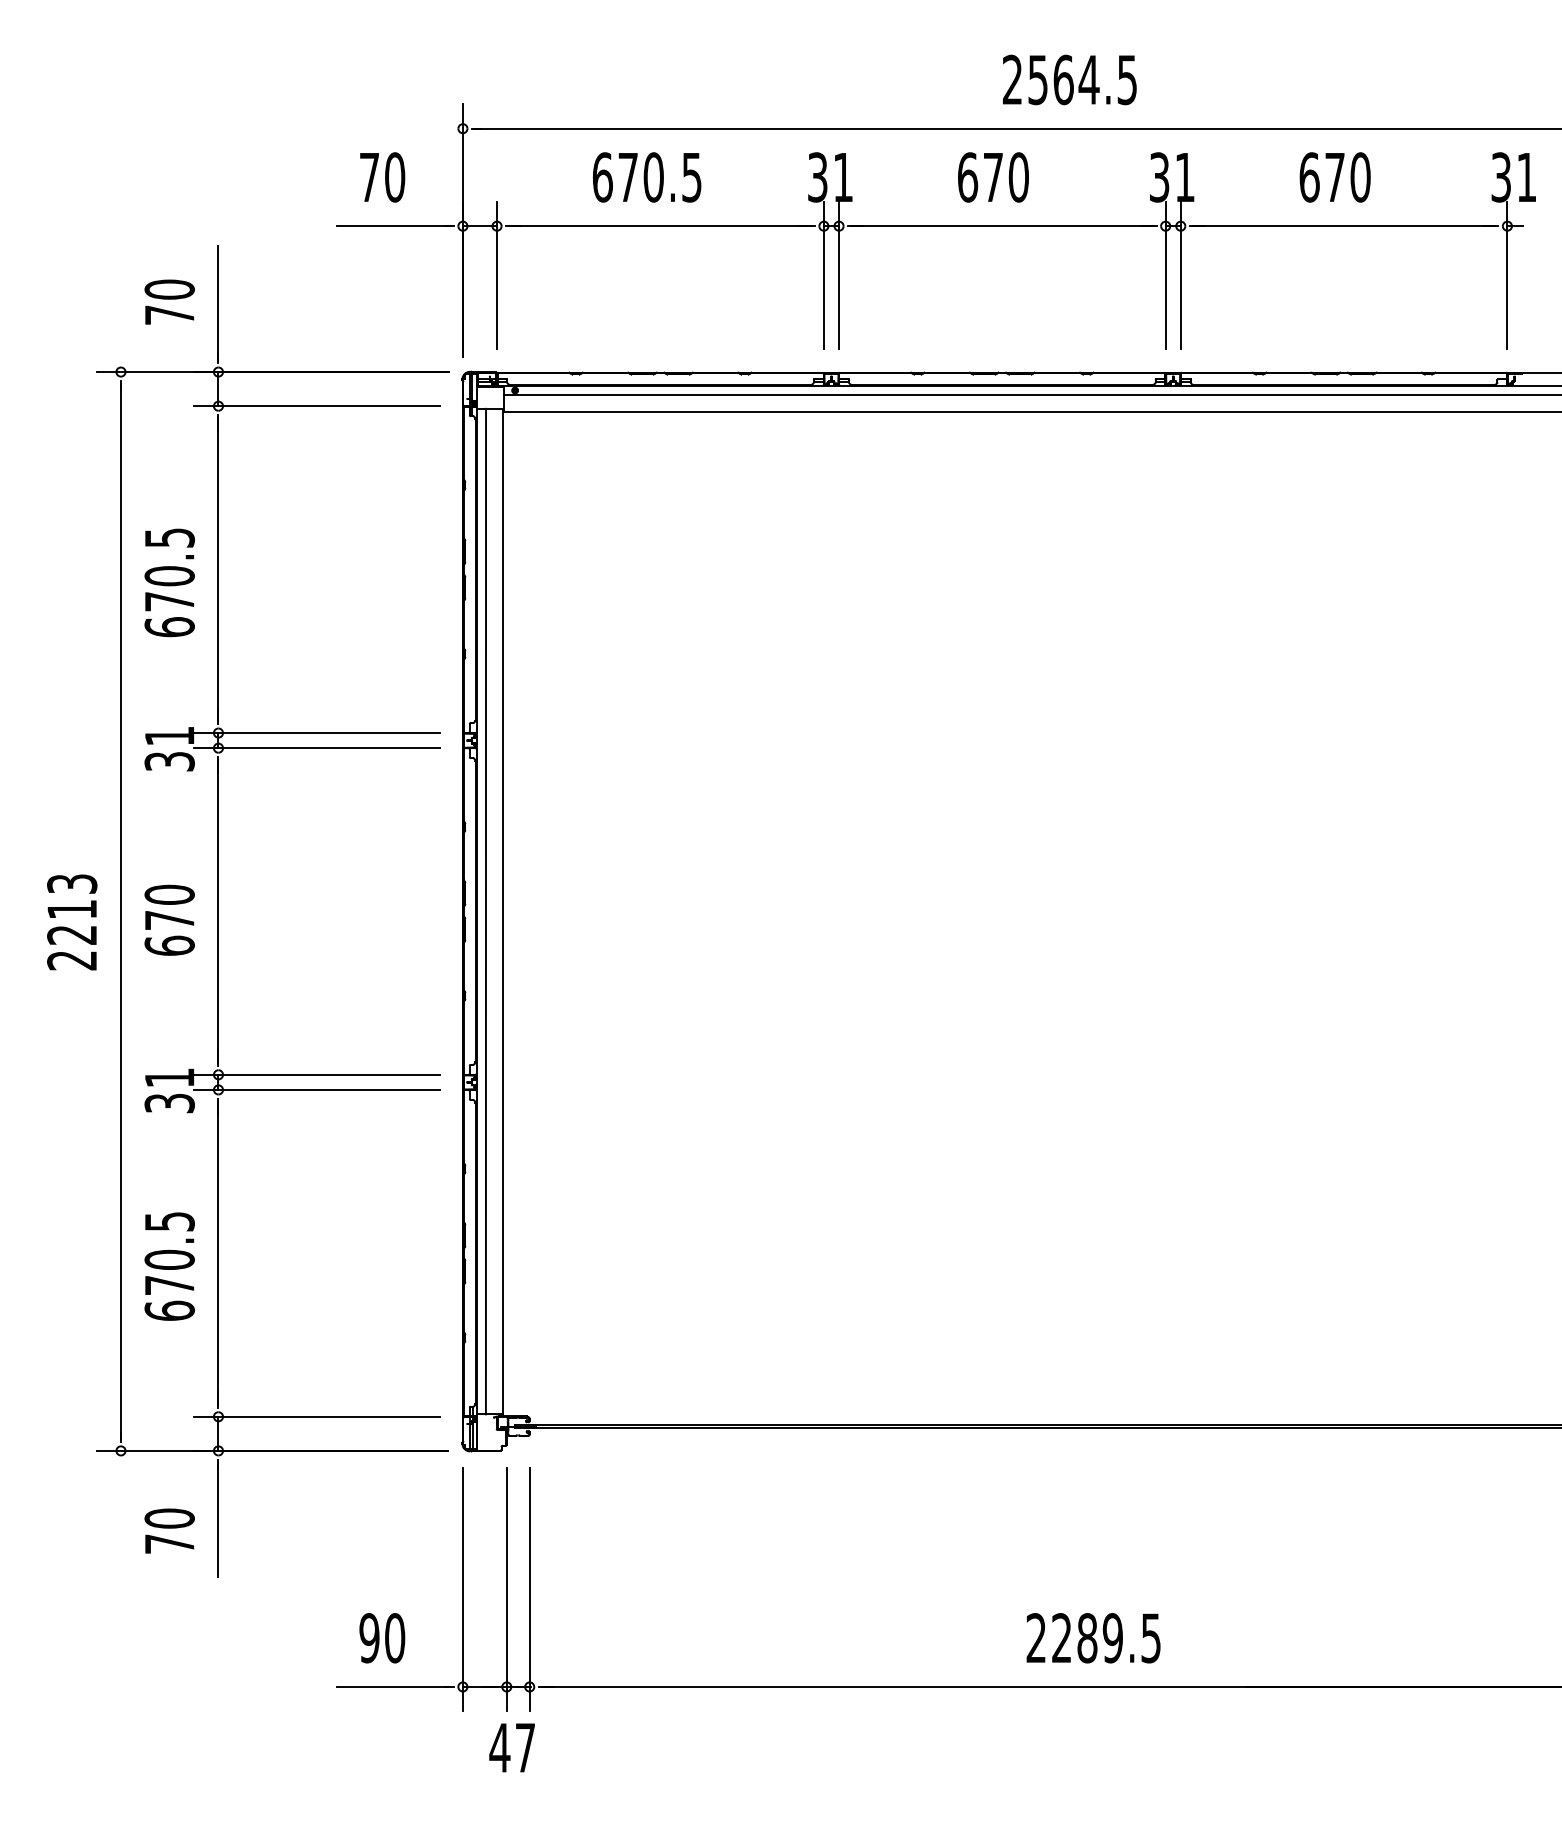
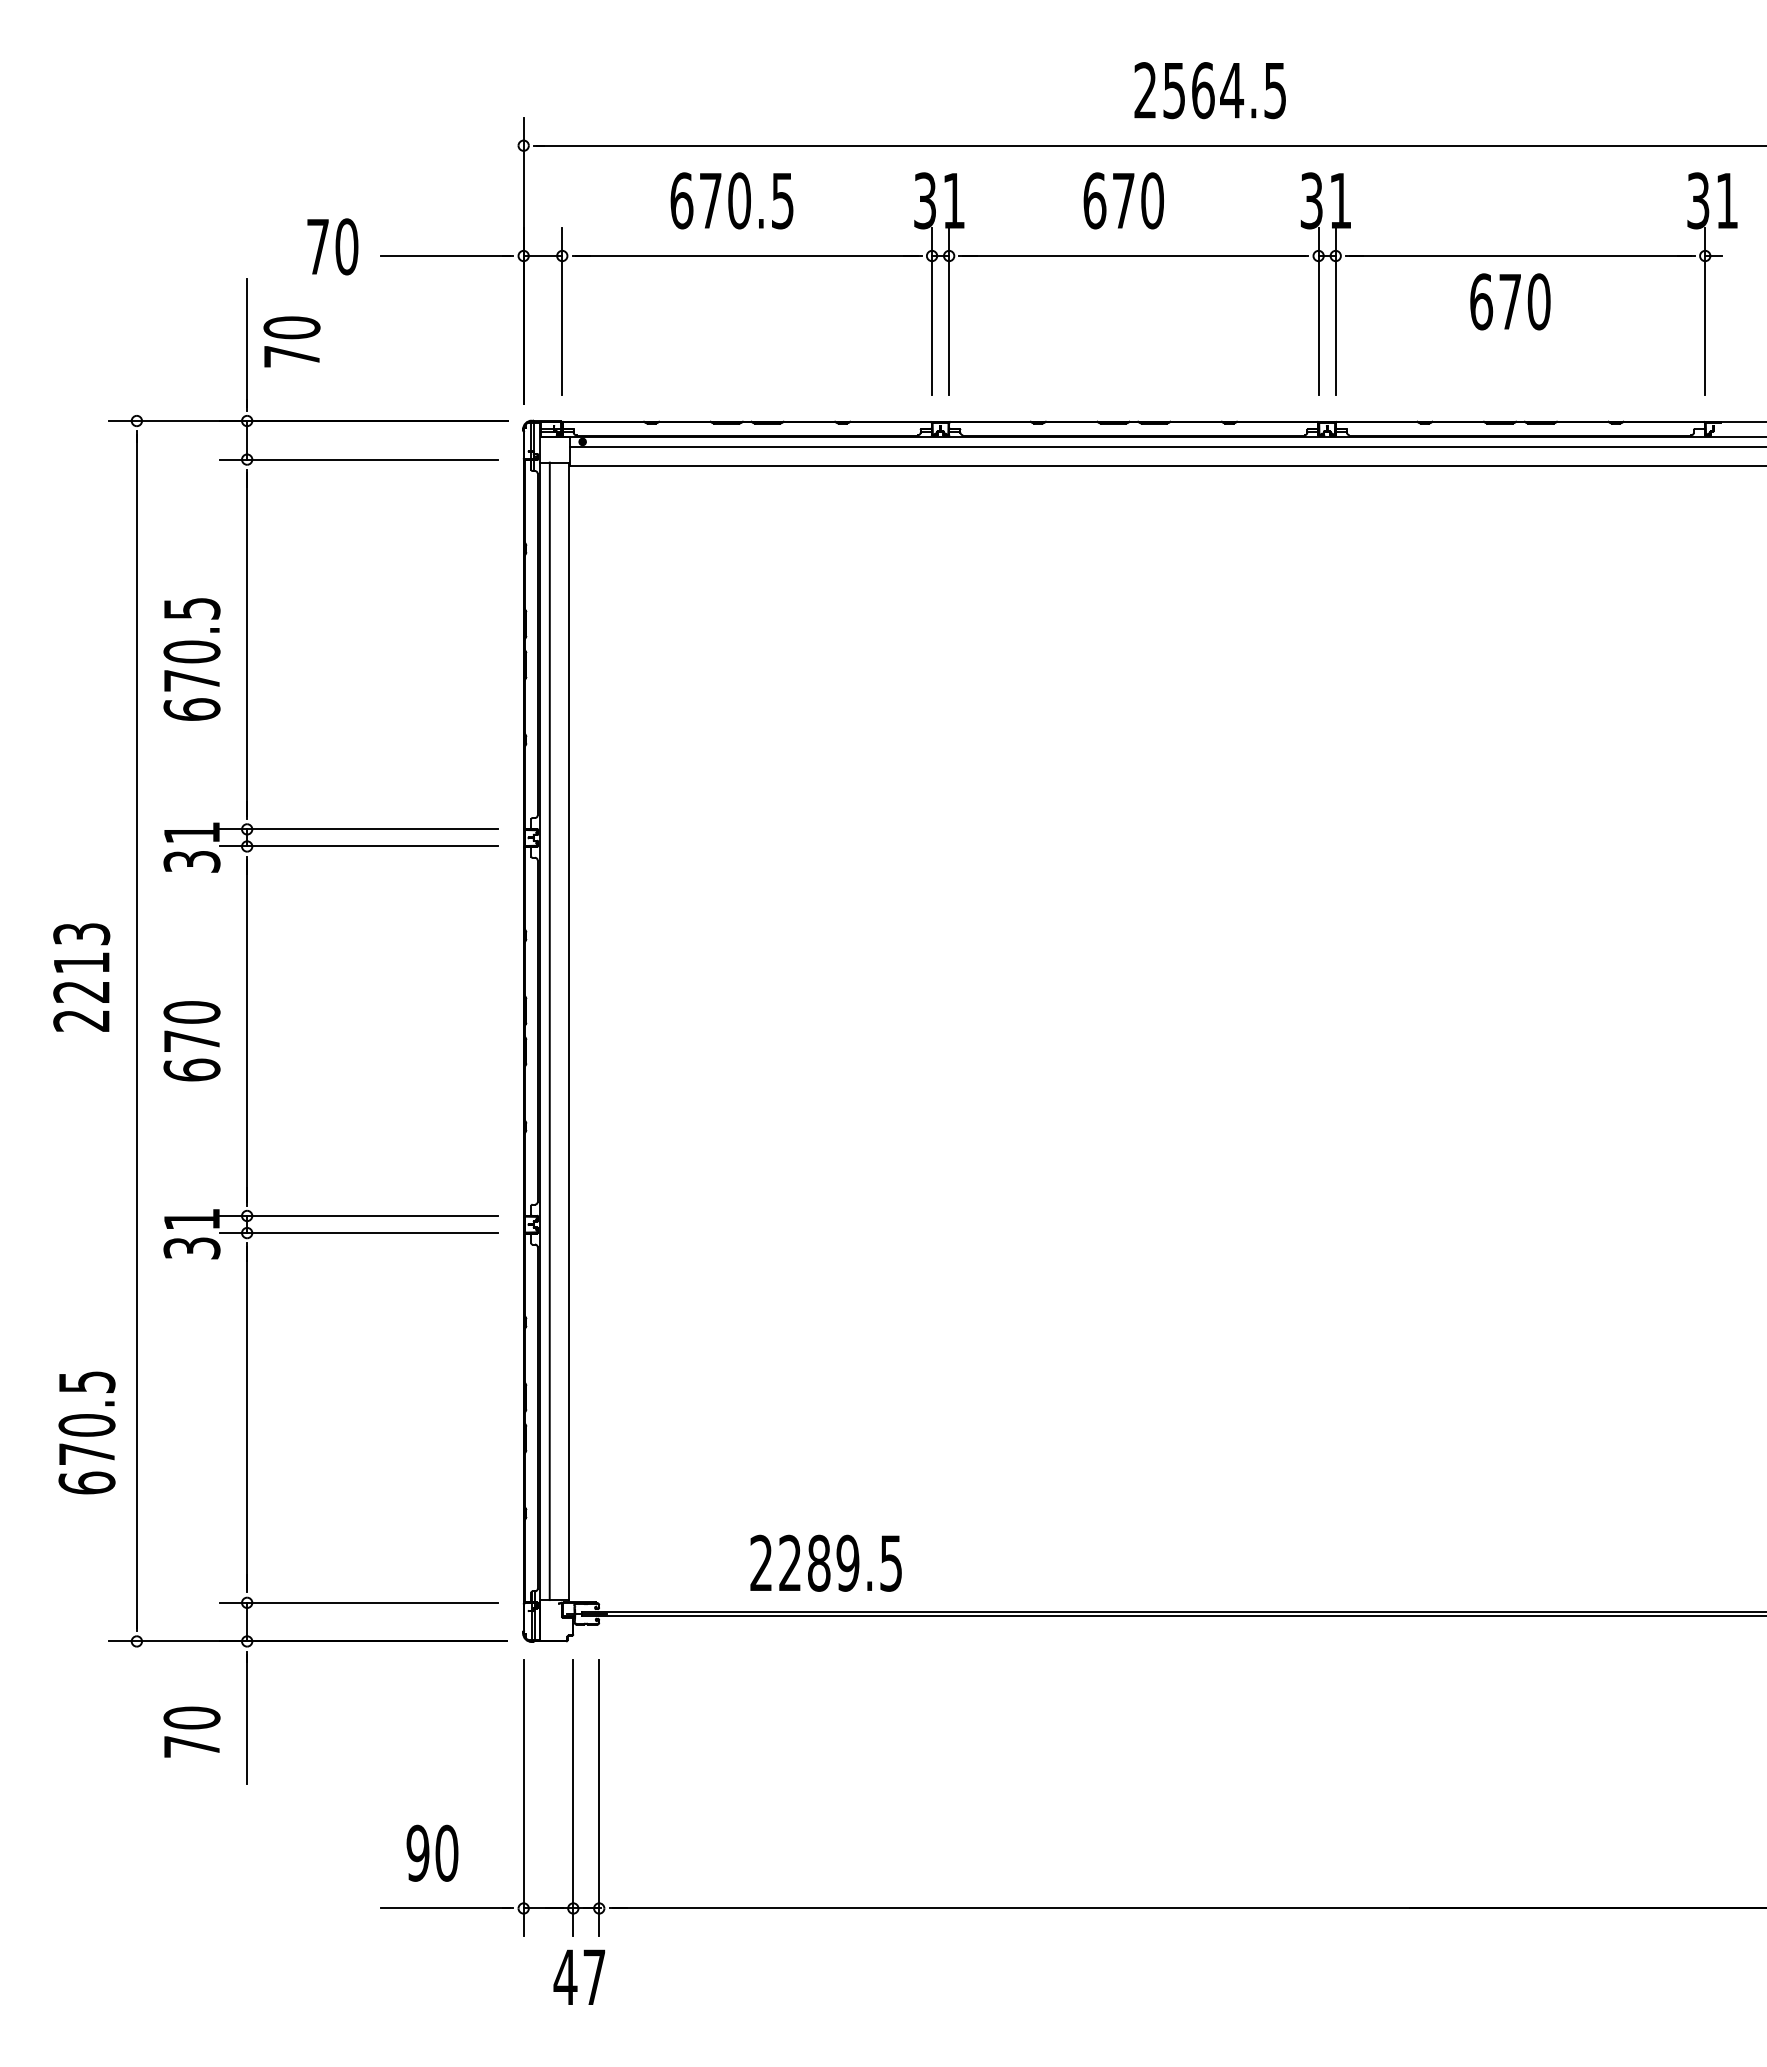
text: (382, 177) -> (332, 246), moved
text: (1335, 177) -> (1510, 301), moved
text: (169, 301) -> (291, 341), moved
text: (72, 922) -> (81, 977), moved
text: (169, 1266) -> (86, 1432), moved
text: (1093, 1637) -> (825, 1562), moved

